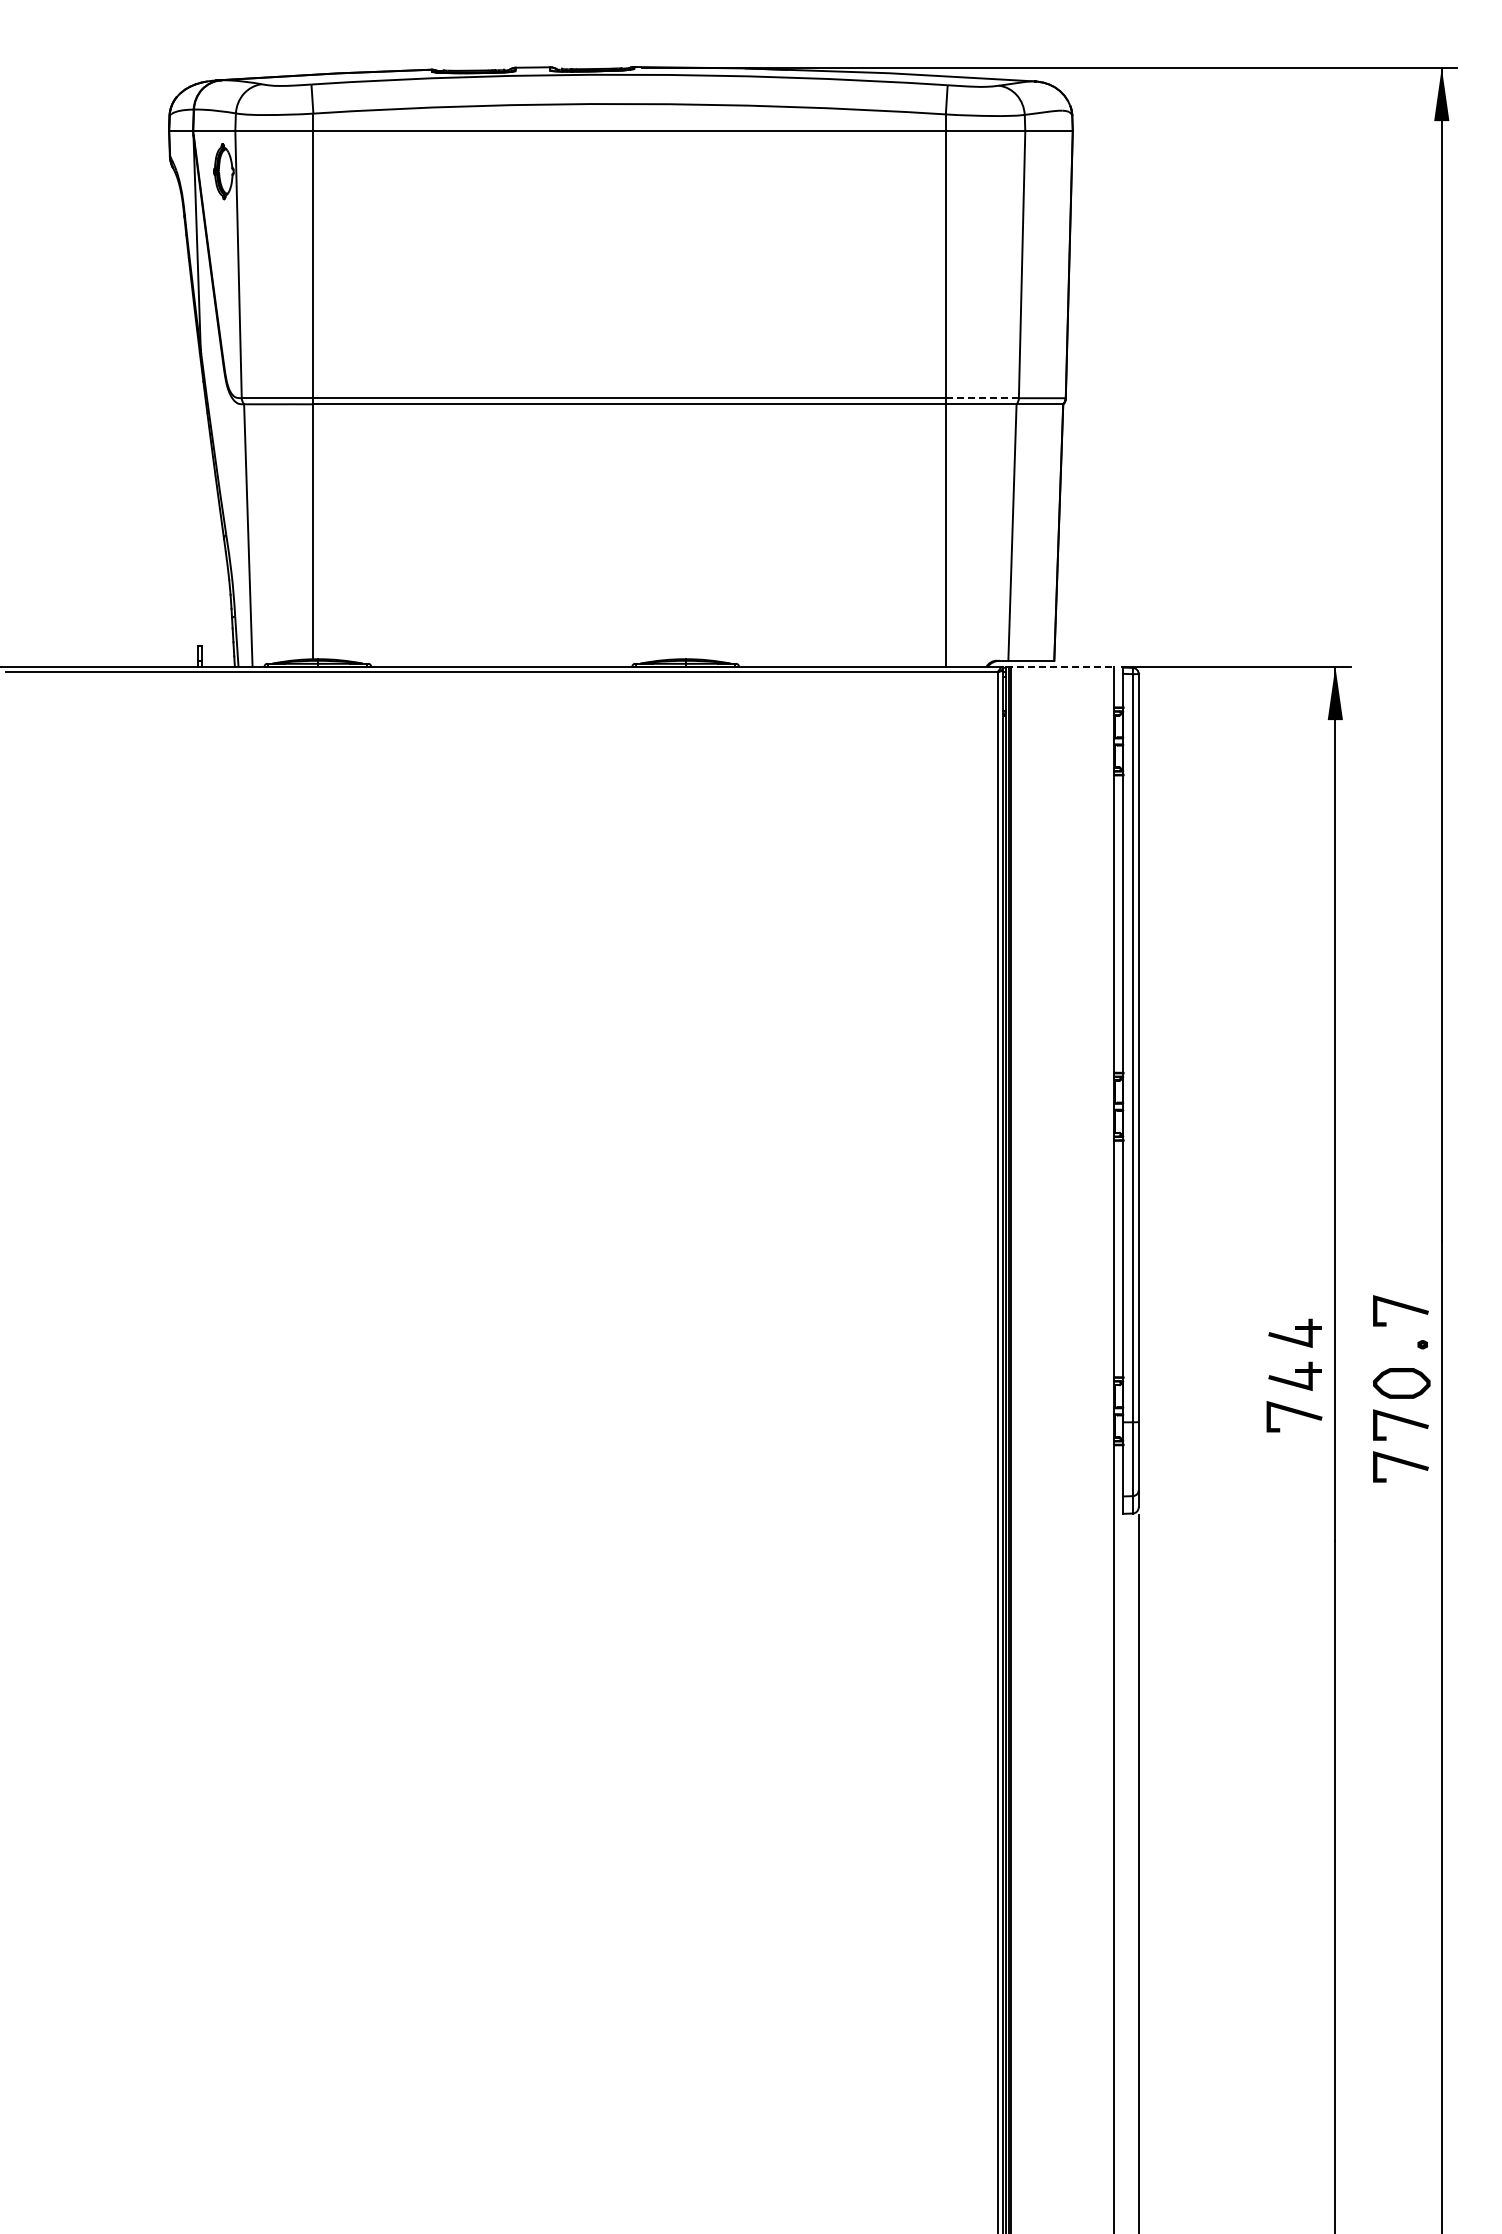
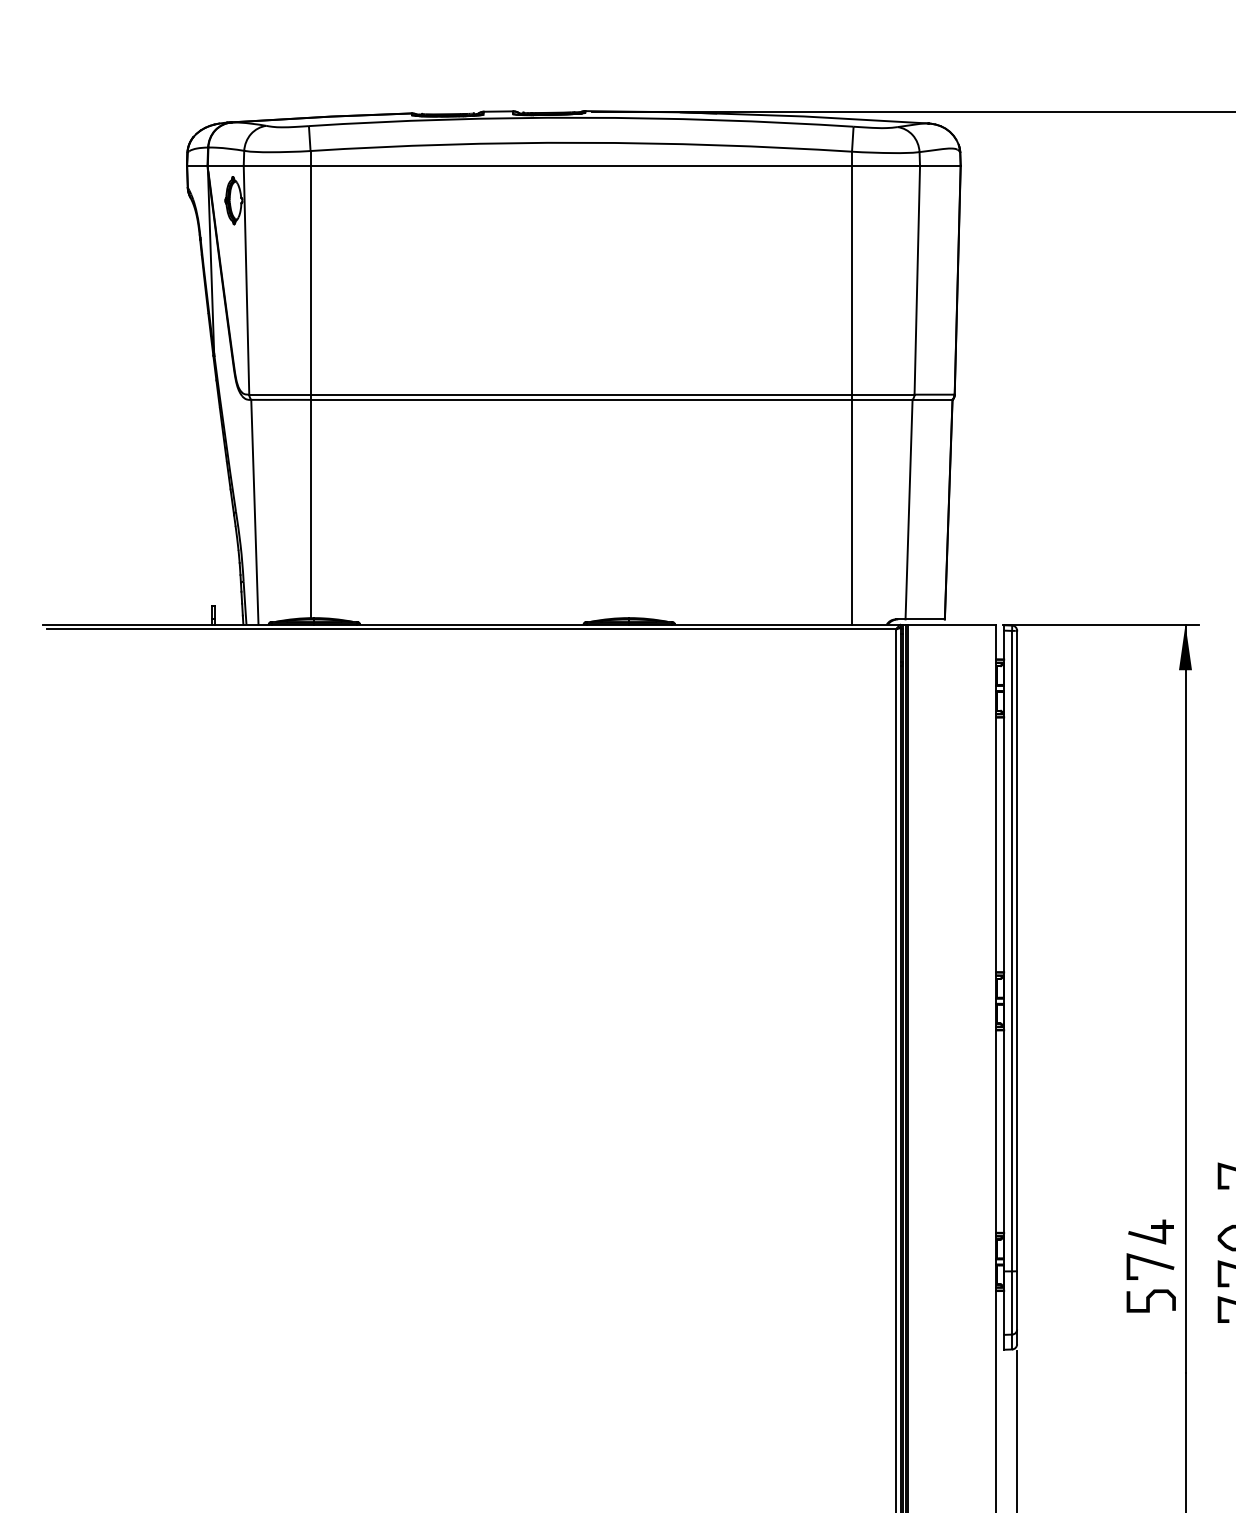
line: (982, 398) -> (883, 394), dashed -> solid
line: (1060, 666) -> (950, 624), dashed -> solid
part: (1294, 1332) -> (1150, 1194), removed
curve: (1293, 1456) -> (1149, 1300), added

